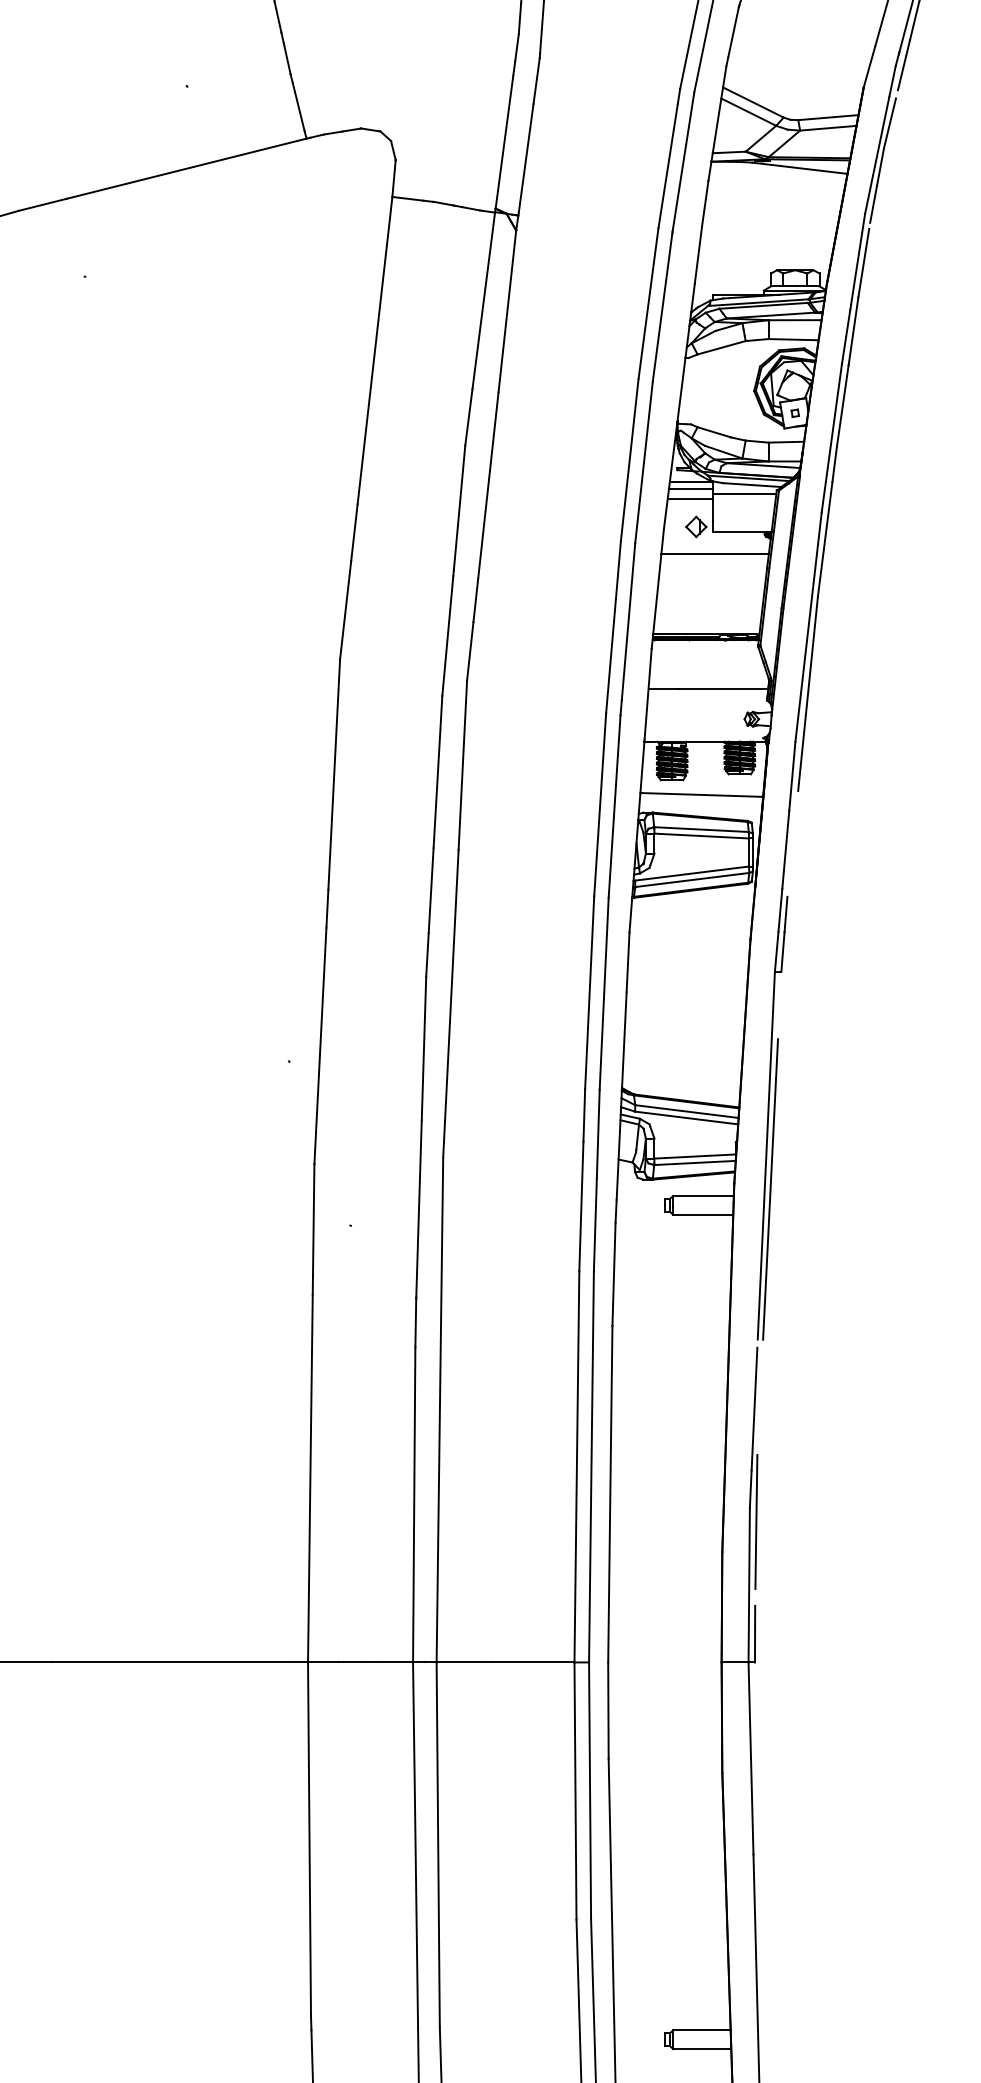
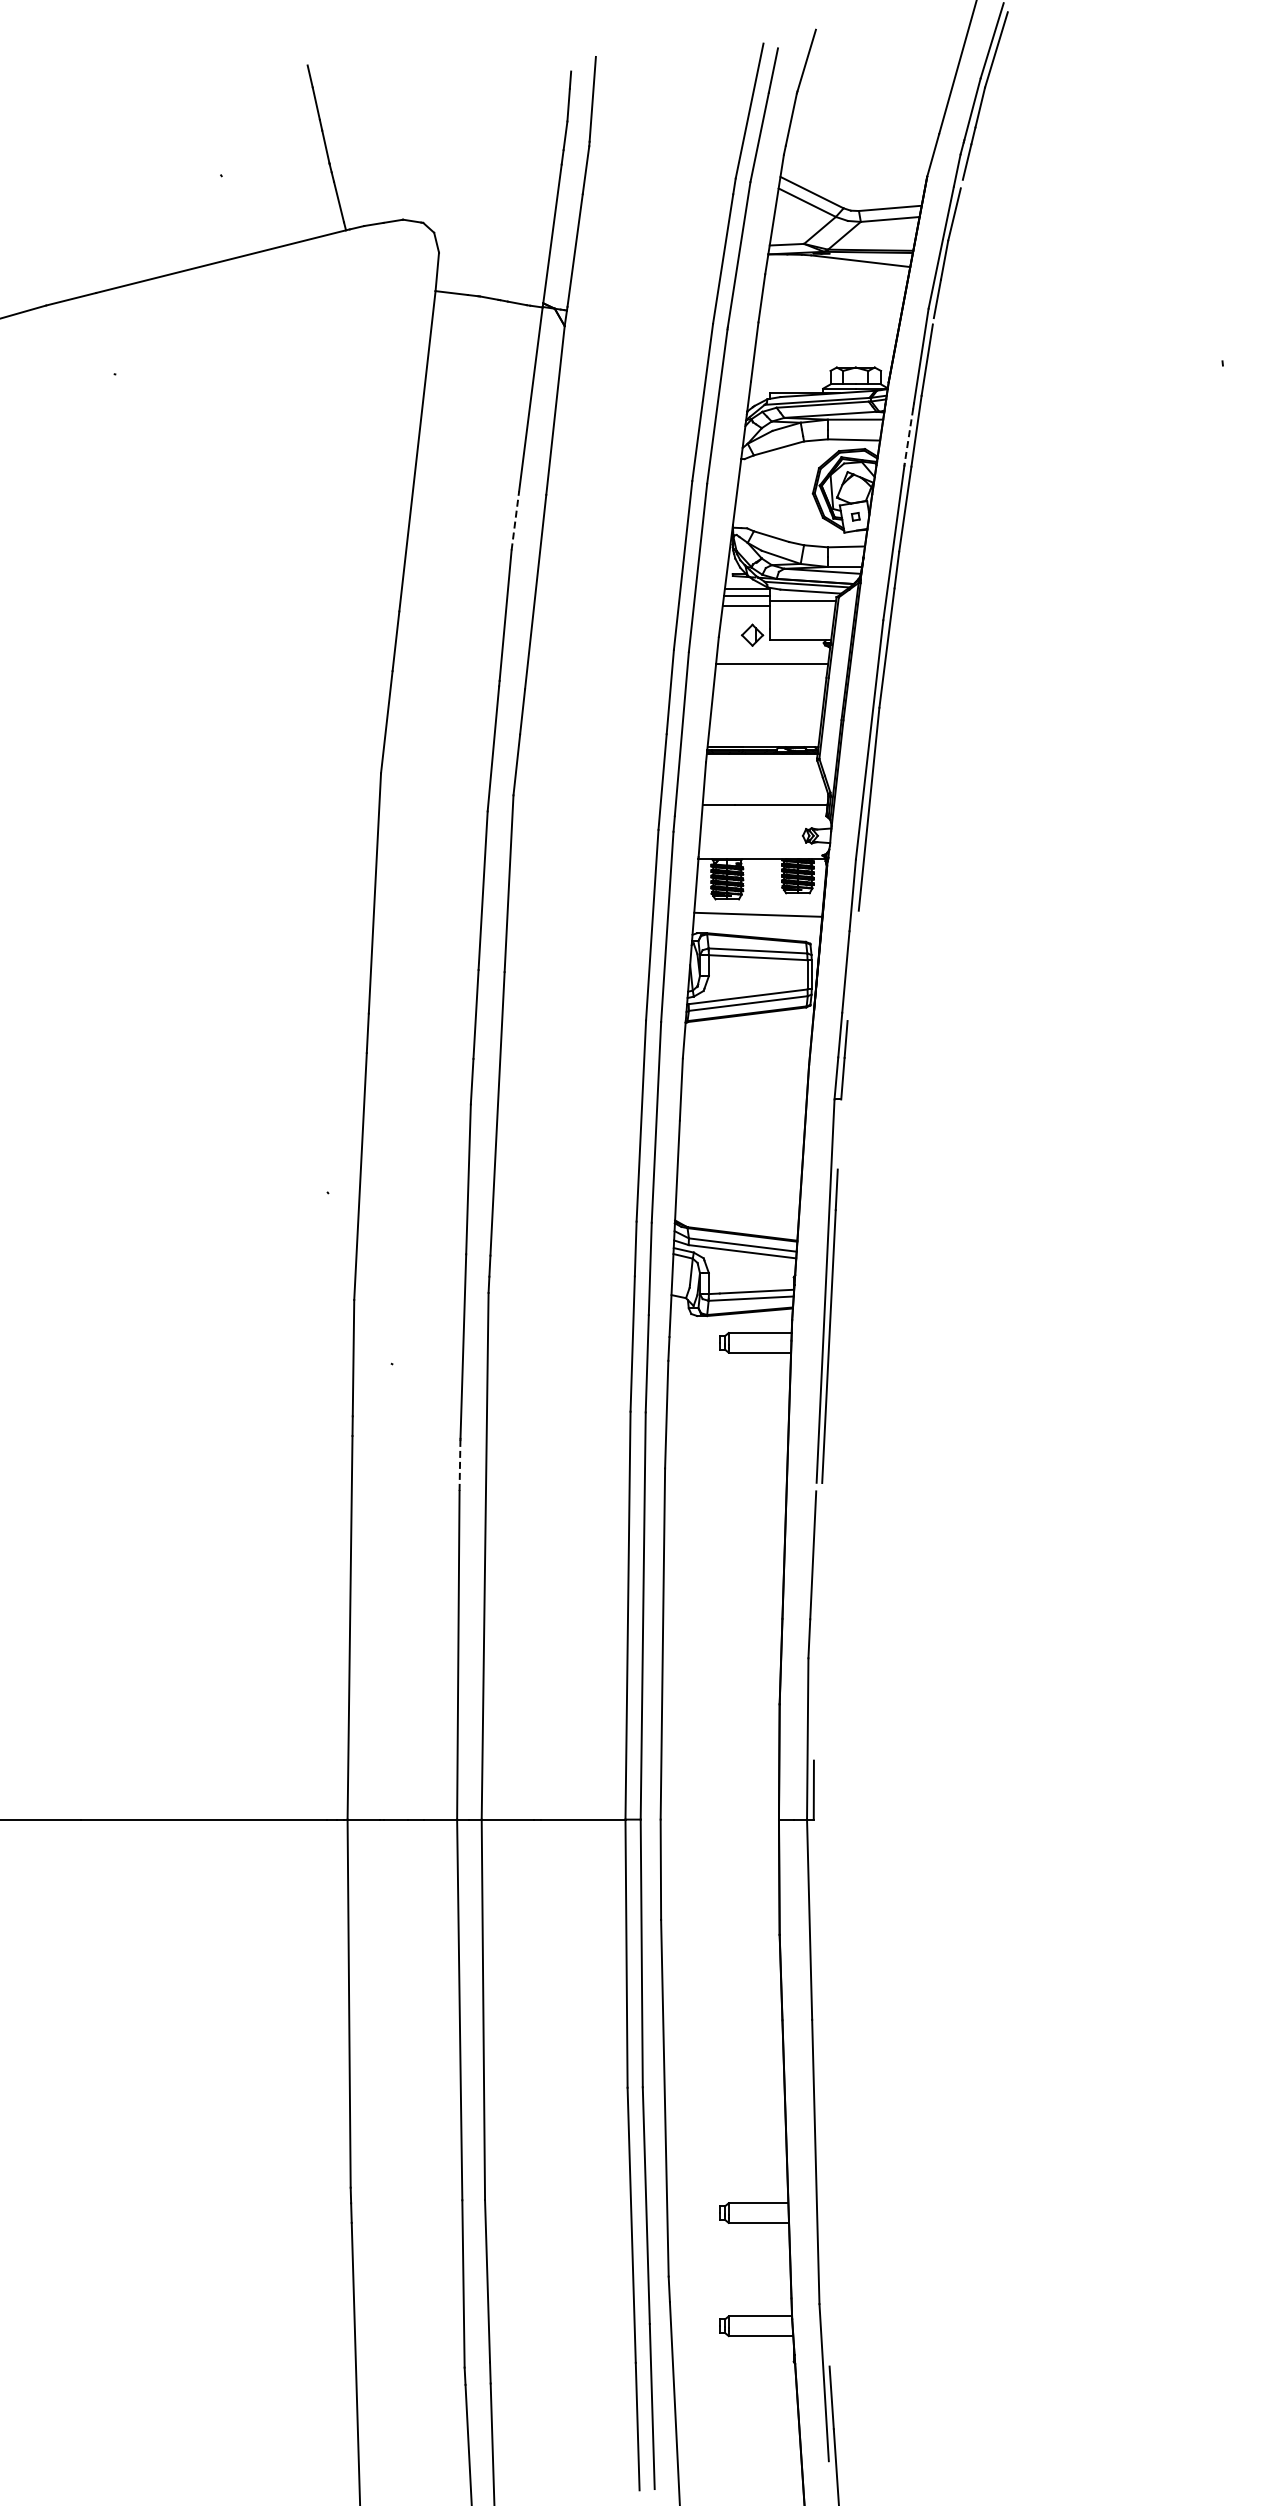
line: (845, 336) -> (908, 436), solid -> dashed
line: (469, 416) -> (515, 520), solid -> dashed
line: (416, 1322) -> (460, 1465), solid -> dashed
line: (756, 1521) -> (815, 1672), removed

